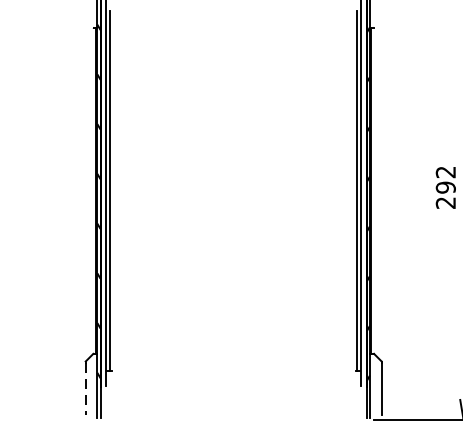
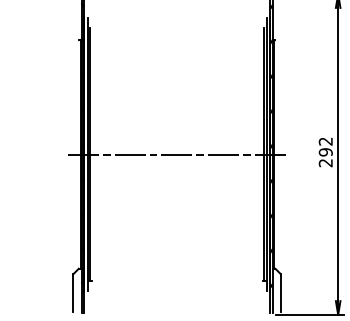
line: (232, 190) -> (176, 154), added
line: (85, 390) -> (73, 294), dashed -> solid

